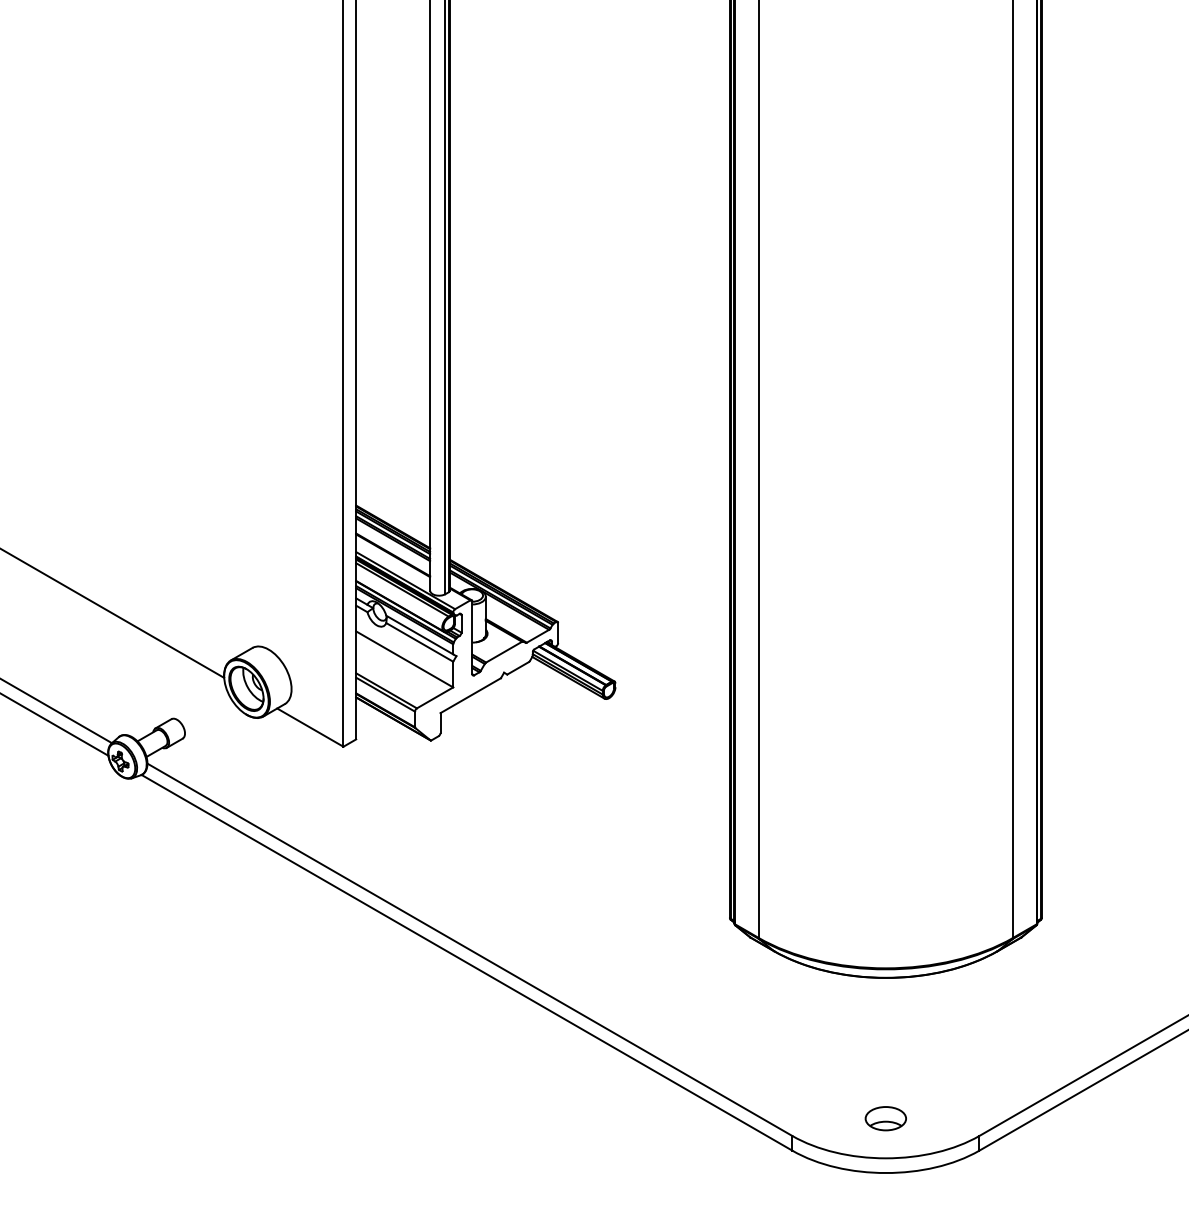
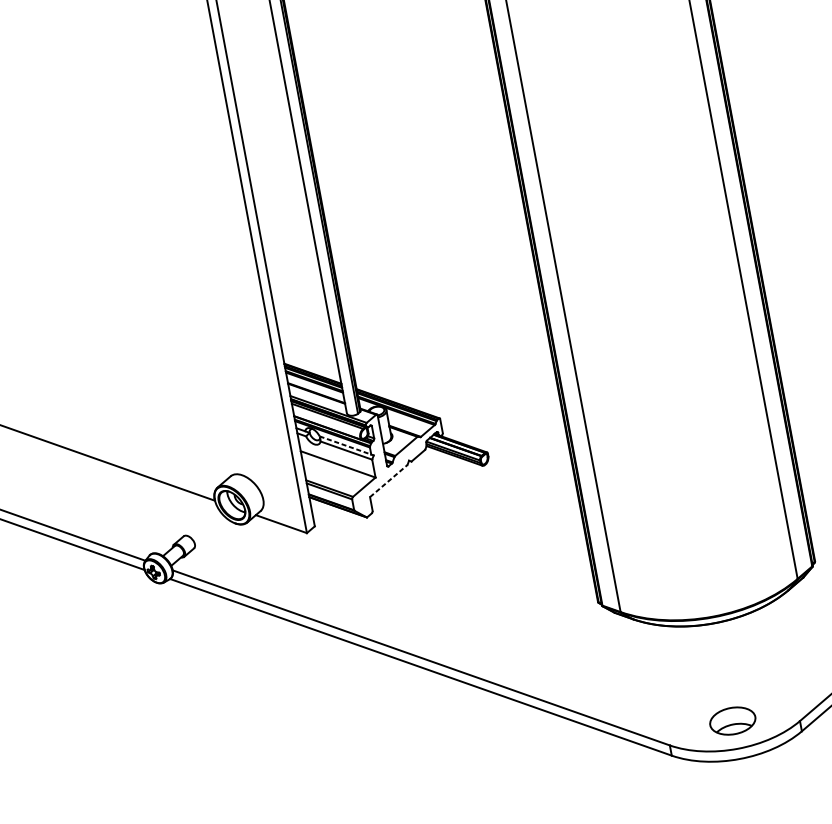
line: (419, 635) -> (345, 445), solid -> dashed
line: (470, 695) -> (388, 480), solid -> dashed
part: (885, 1118) -> (732, 721), size x1.6

